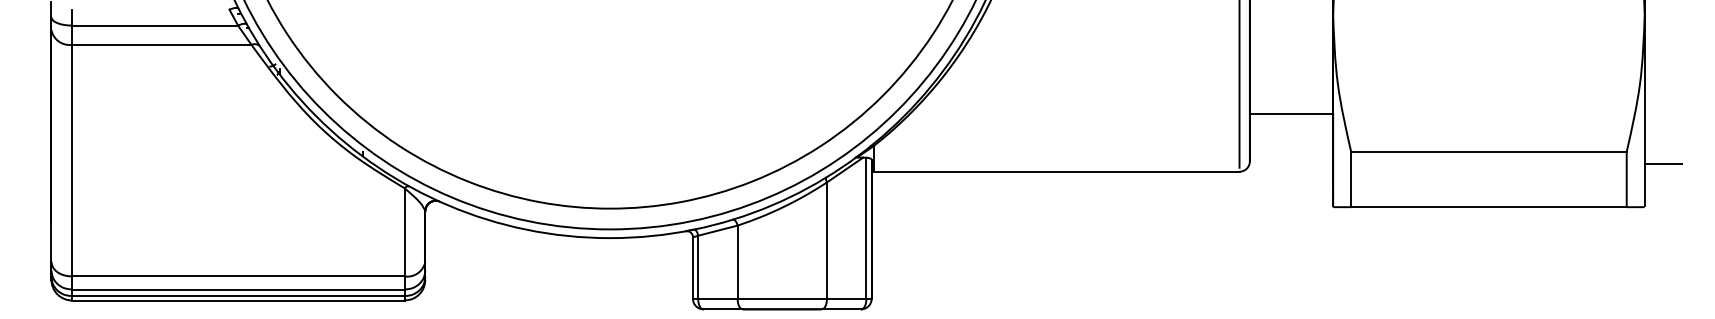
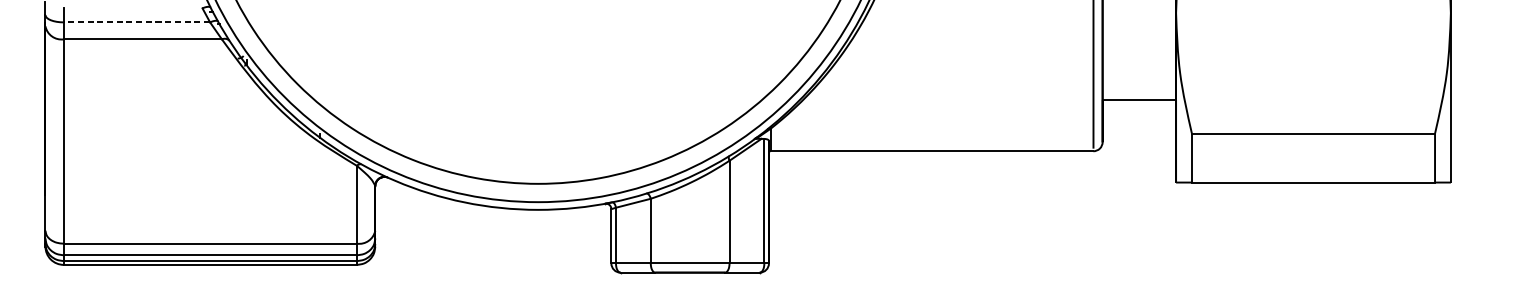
line: (155, 25) -> (137, 22), solid -> dashed
line: (1663, 164) -> (1467, 144), removed

